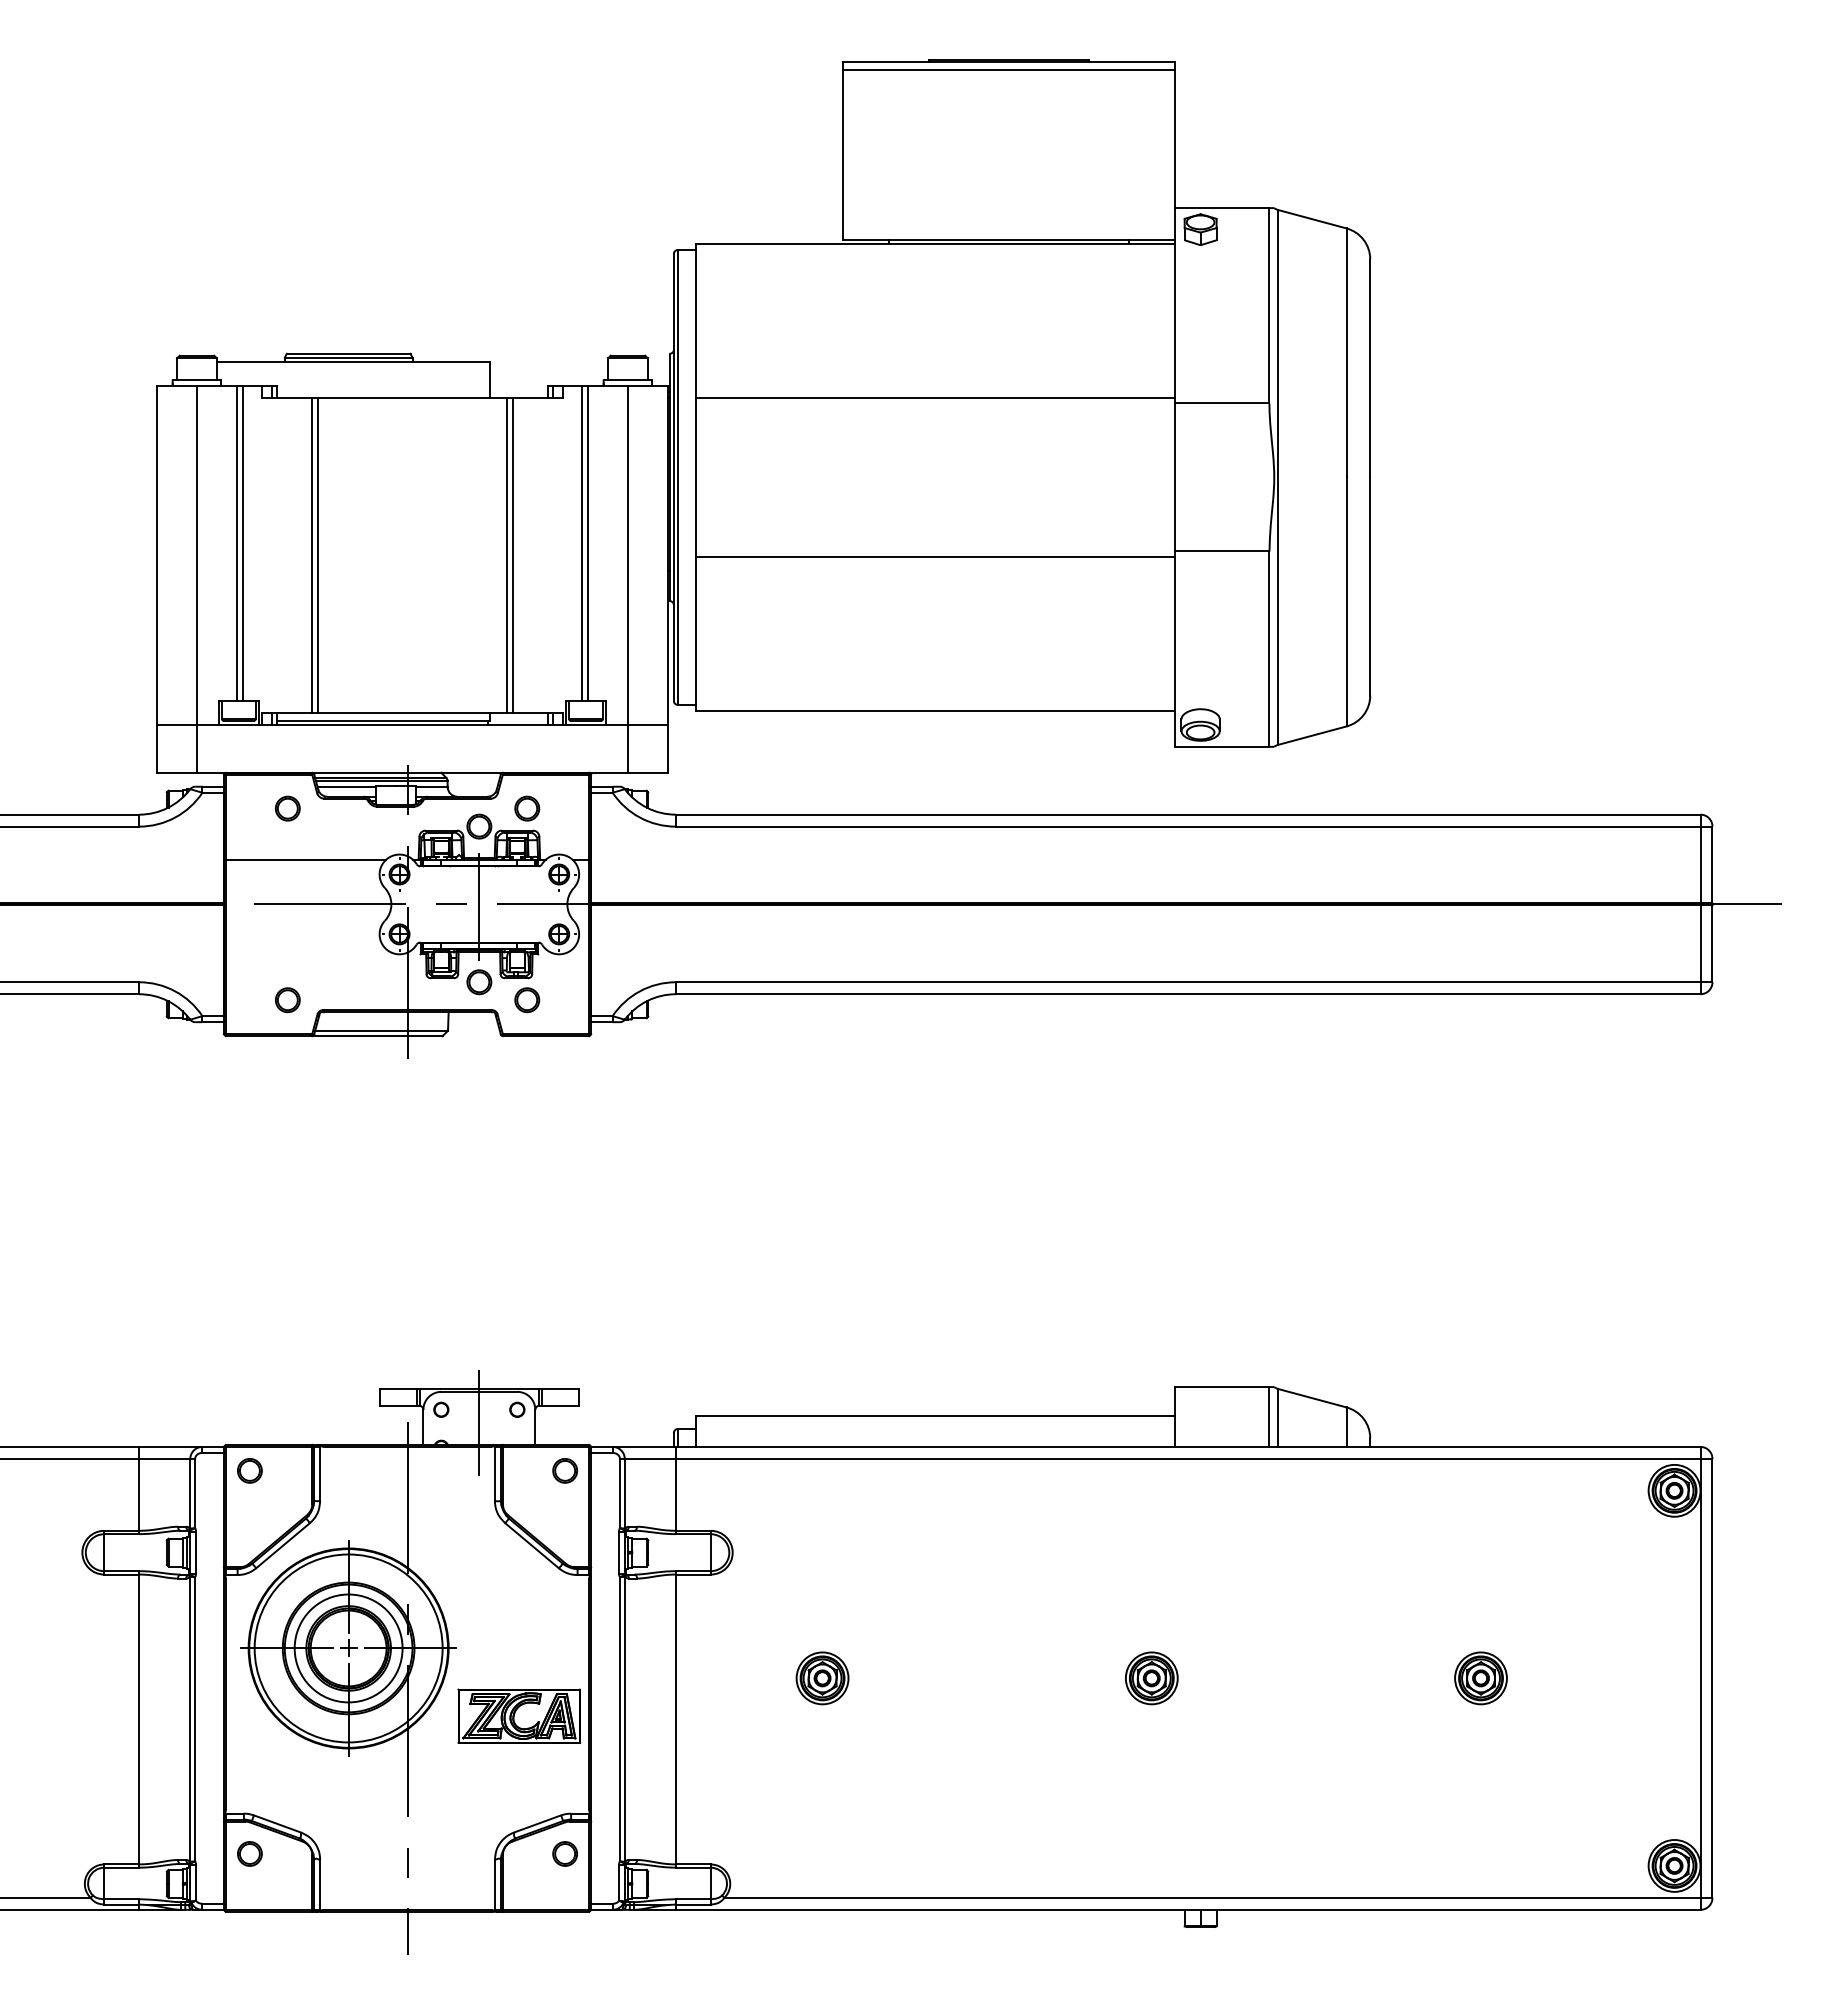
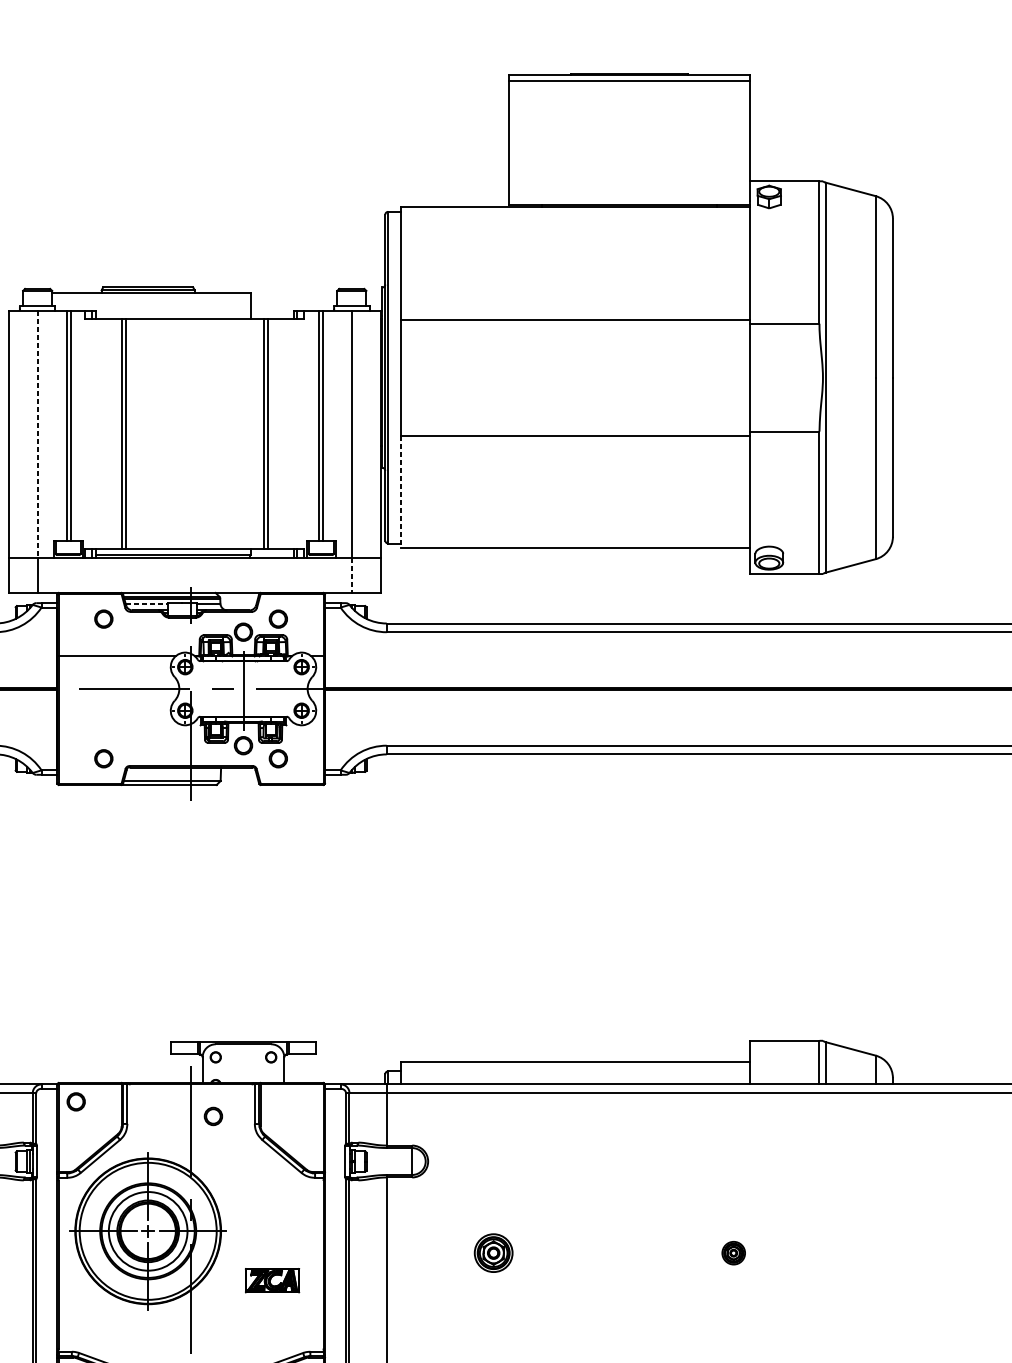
line: (197, 555) -> (38, 434), solid -> dashed
line: (695, 634) -> (401, 492), solid -> dashed
line: (627, 748) -> (351, 575), solid -> dashed
line: (346, 787) -> (146, 603), solid -> dashed
line: (479, 1422) -> (243, 1066), removed
part: (564, 1470) -> (212, 1116), moved
part: (1151, 1678) -> (733, 1253), size x0.6
part: (1480, 1678) -> (973, 1253), removed
part: (518, 1715) -> (272, 1280), size x0.6

